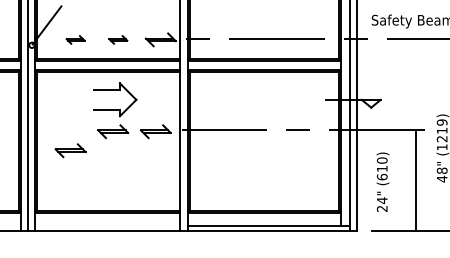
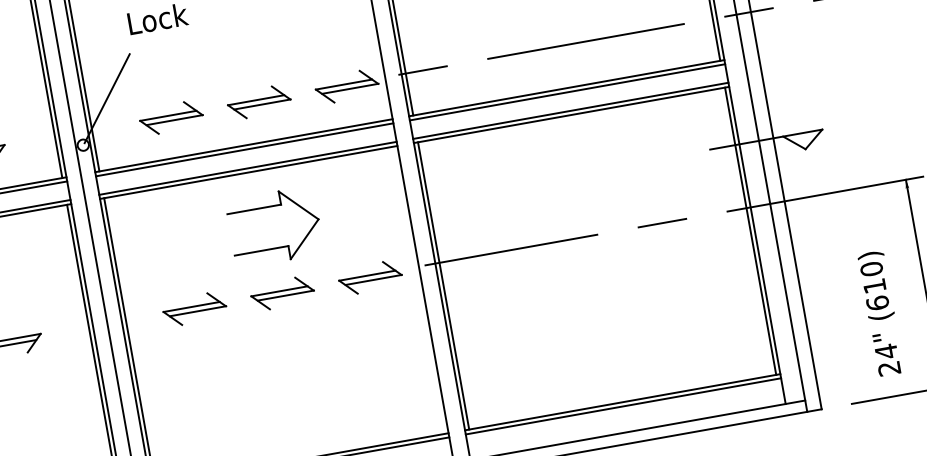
part: (75, 39) -> (170, 117), size x1.67
part: (118, 39) -> (259, 101), size x1.67
part: (70, 150) -> (194, 308), moved
text: (382, 181) -> (879, 312), moved

